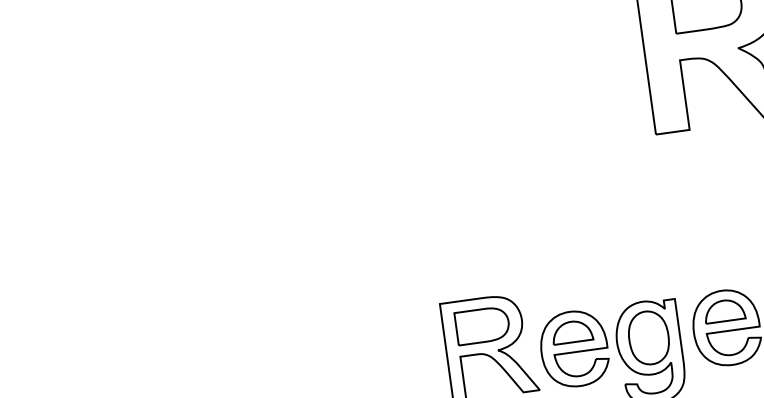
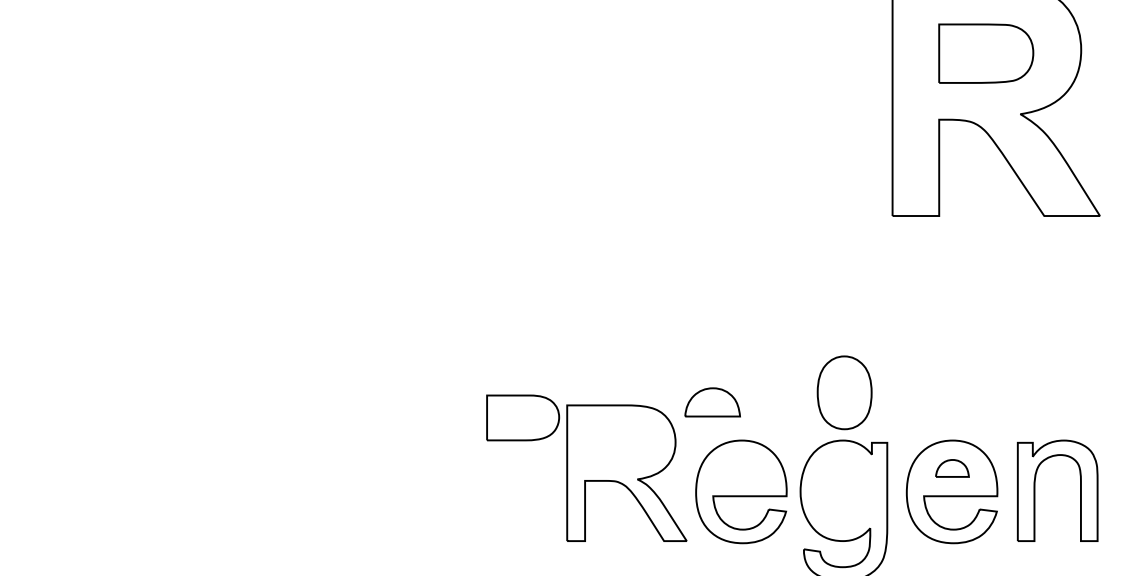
part: (724, 310) -> (952, 468), size x0.6
part: (482, 325) -> (523, 417), moved
part: (572, 332) -> (712, 402), moved
part: (648, 337) -> (844, 392), moved

